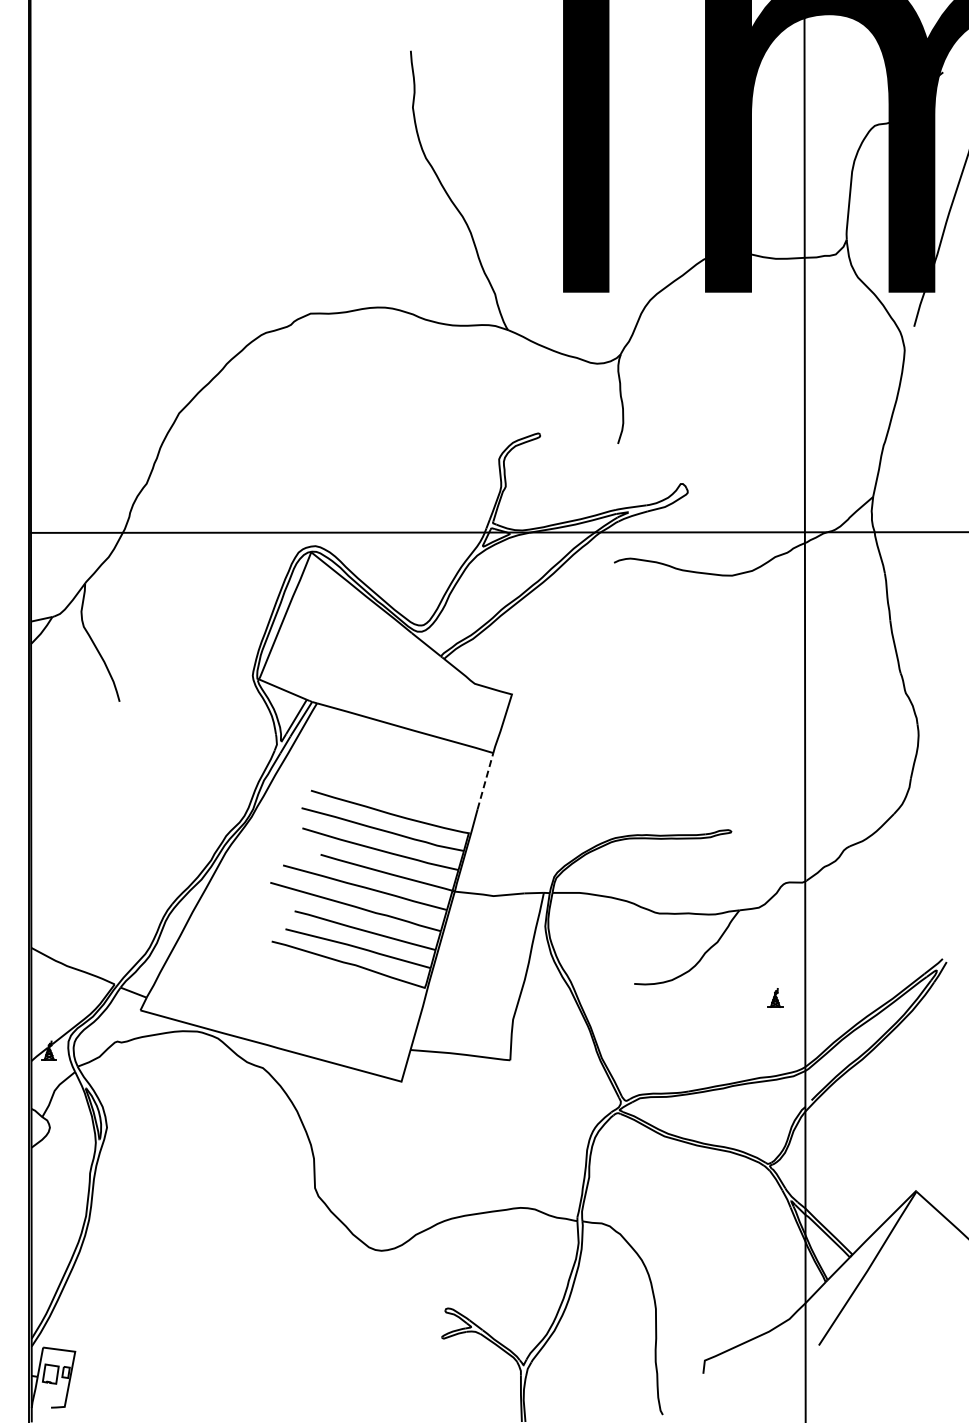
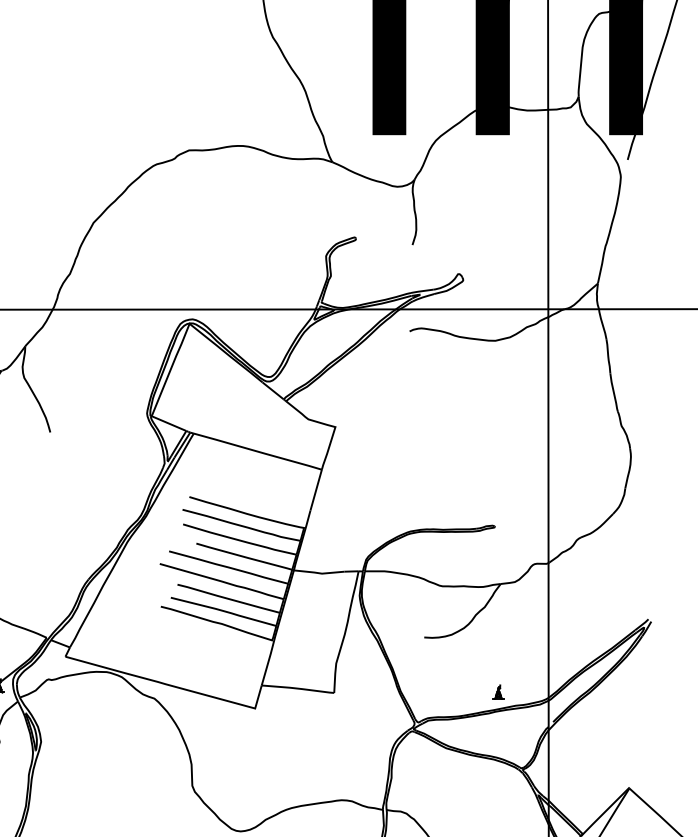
line: (485, 780) -> (316, 489), dashed -> solid
part: (775, 997) -> (498, 691), moved

